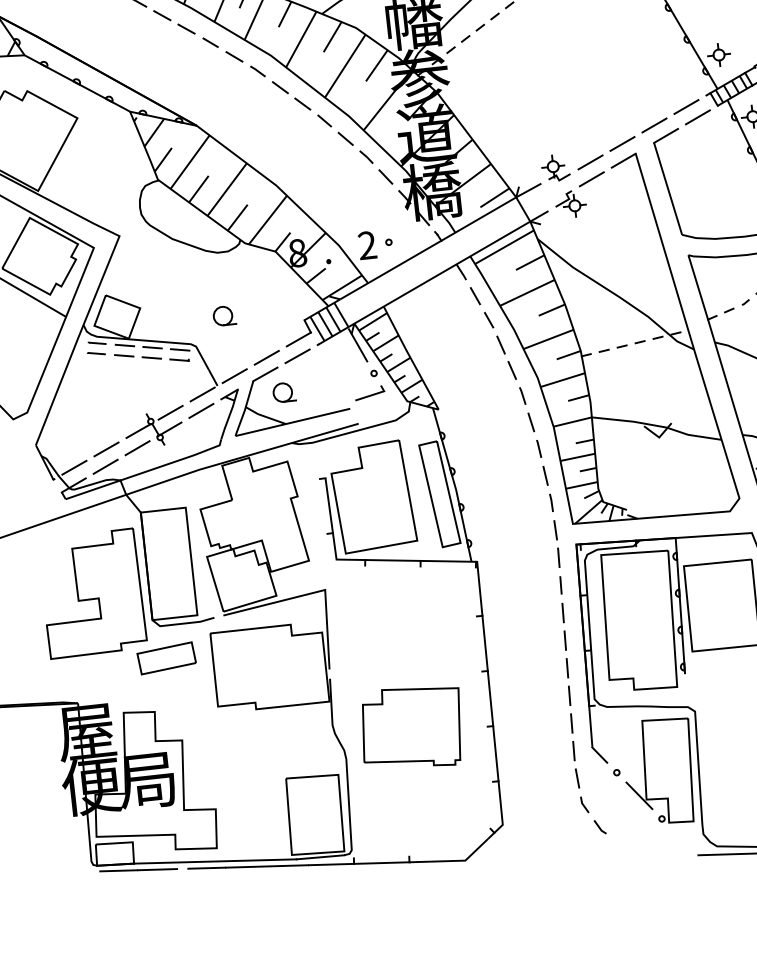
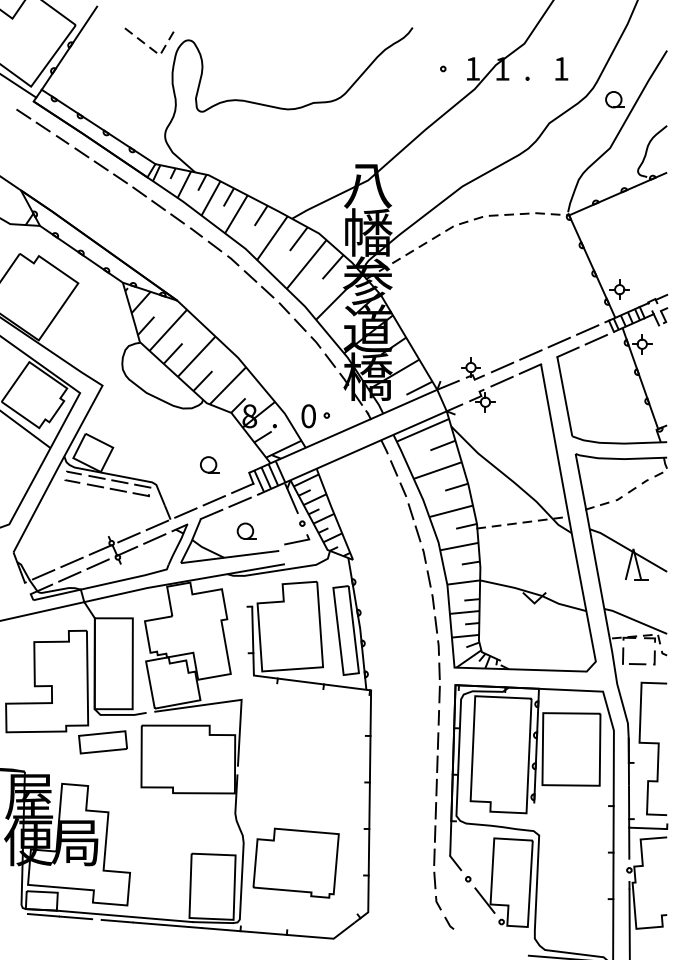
text: (367, 245) -> (308, 416), 2 -> 0
part: (224, 315) -> (209, 464), moved
part: (283, 391) -> (246, 530), moved
part: (410, 727) -> (295, 862), moved

